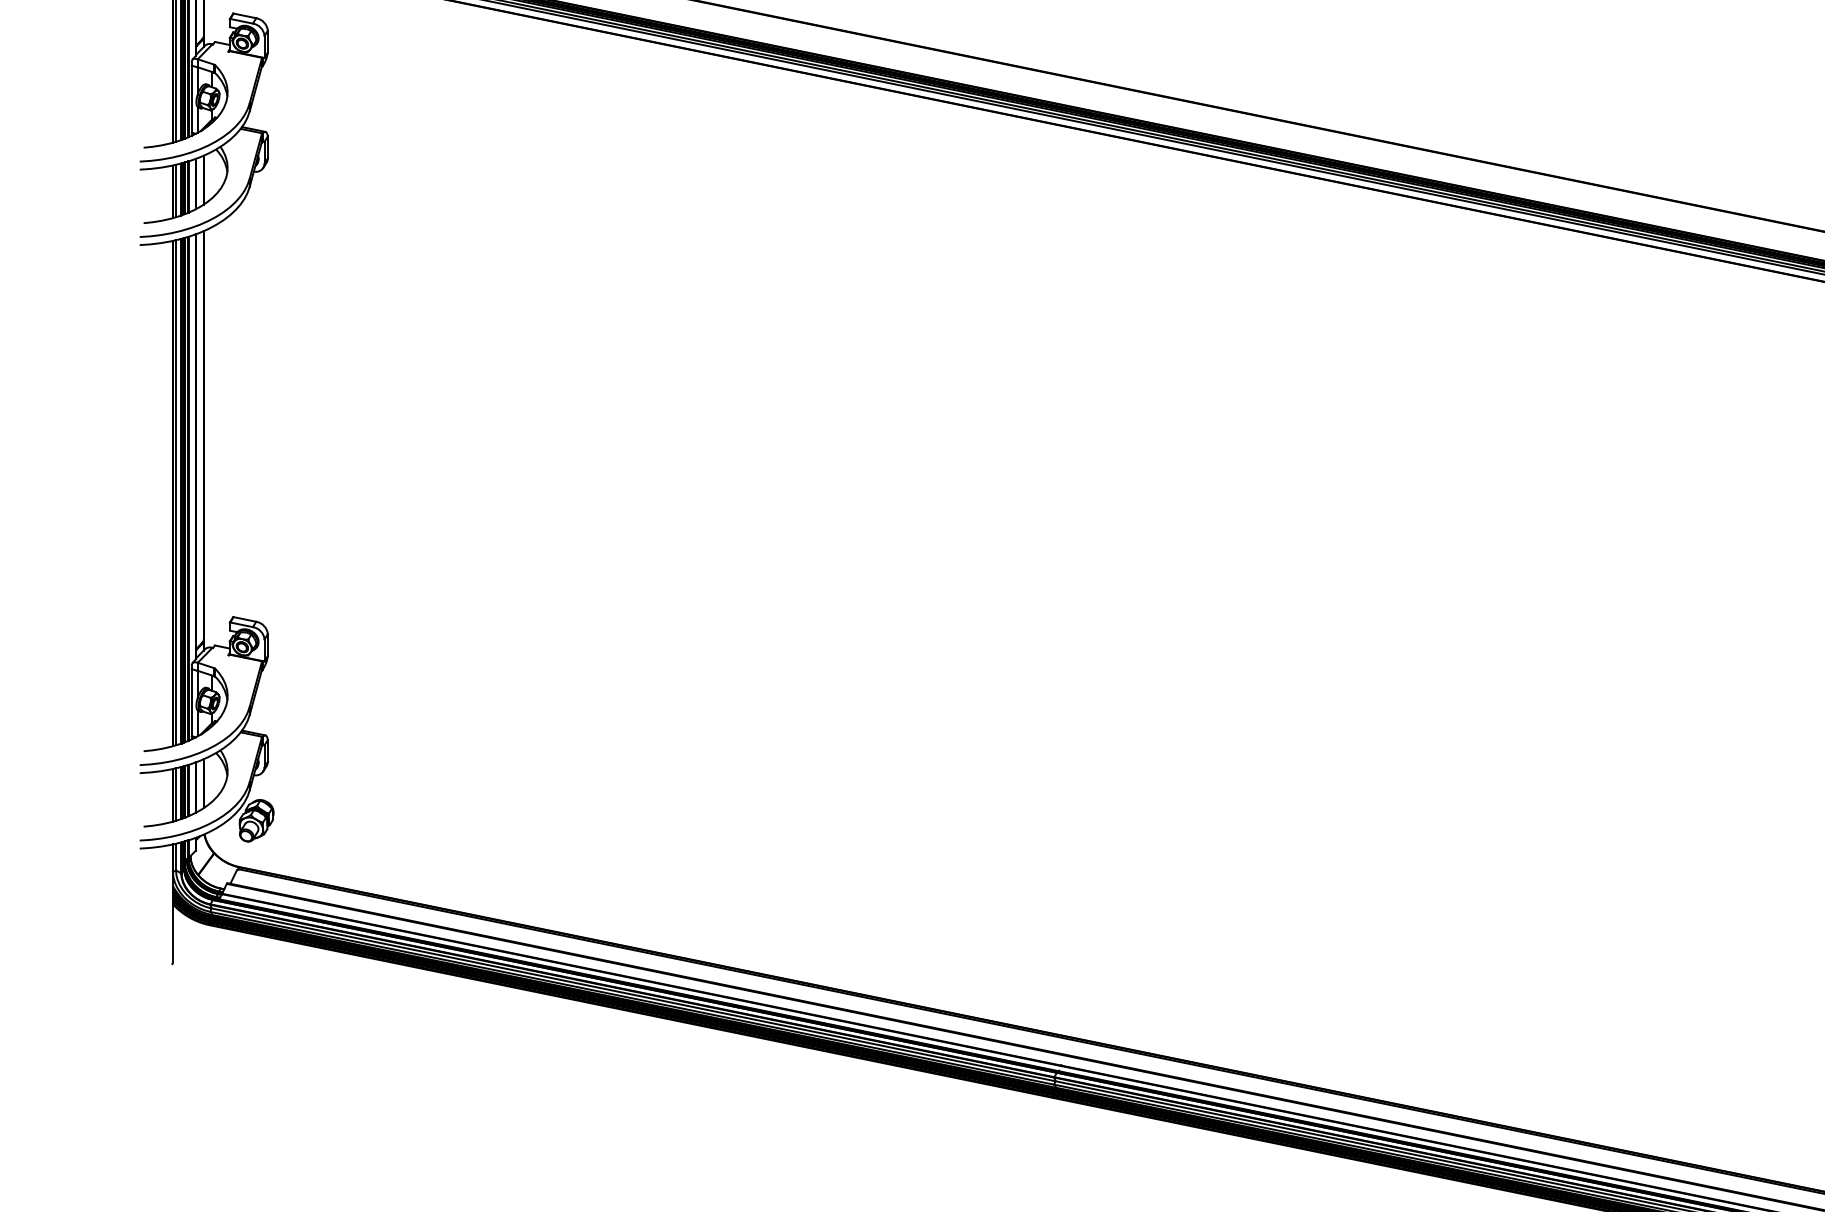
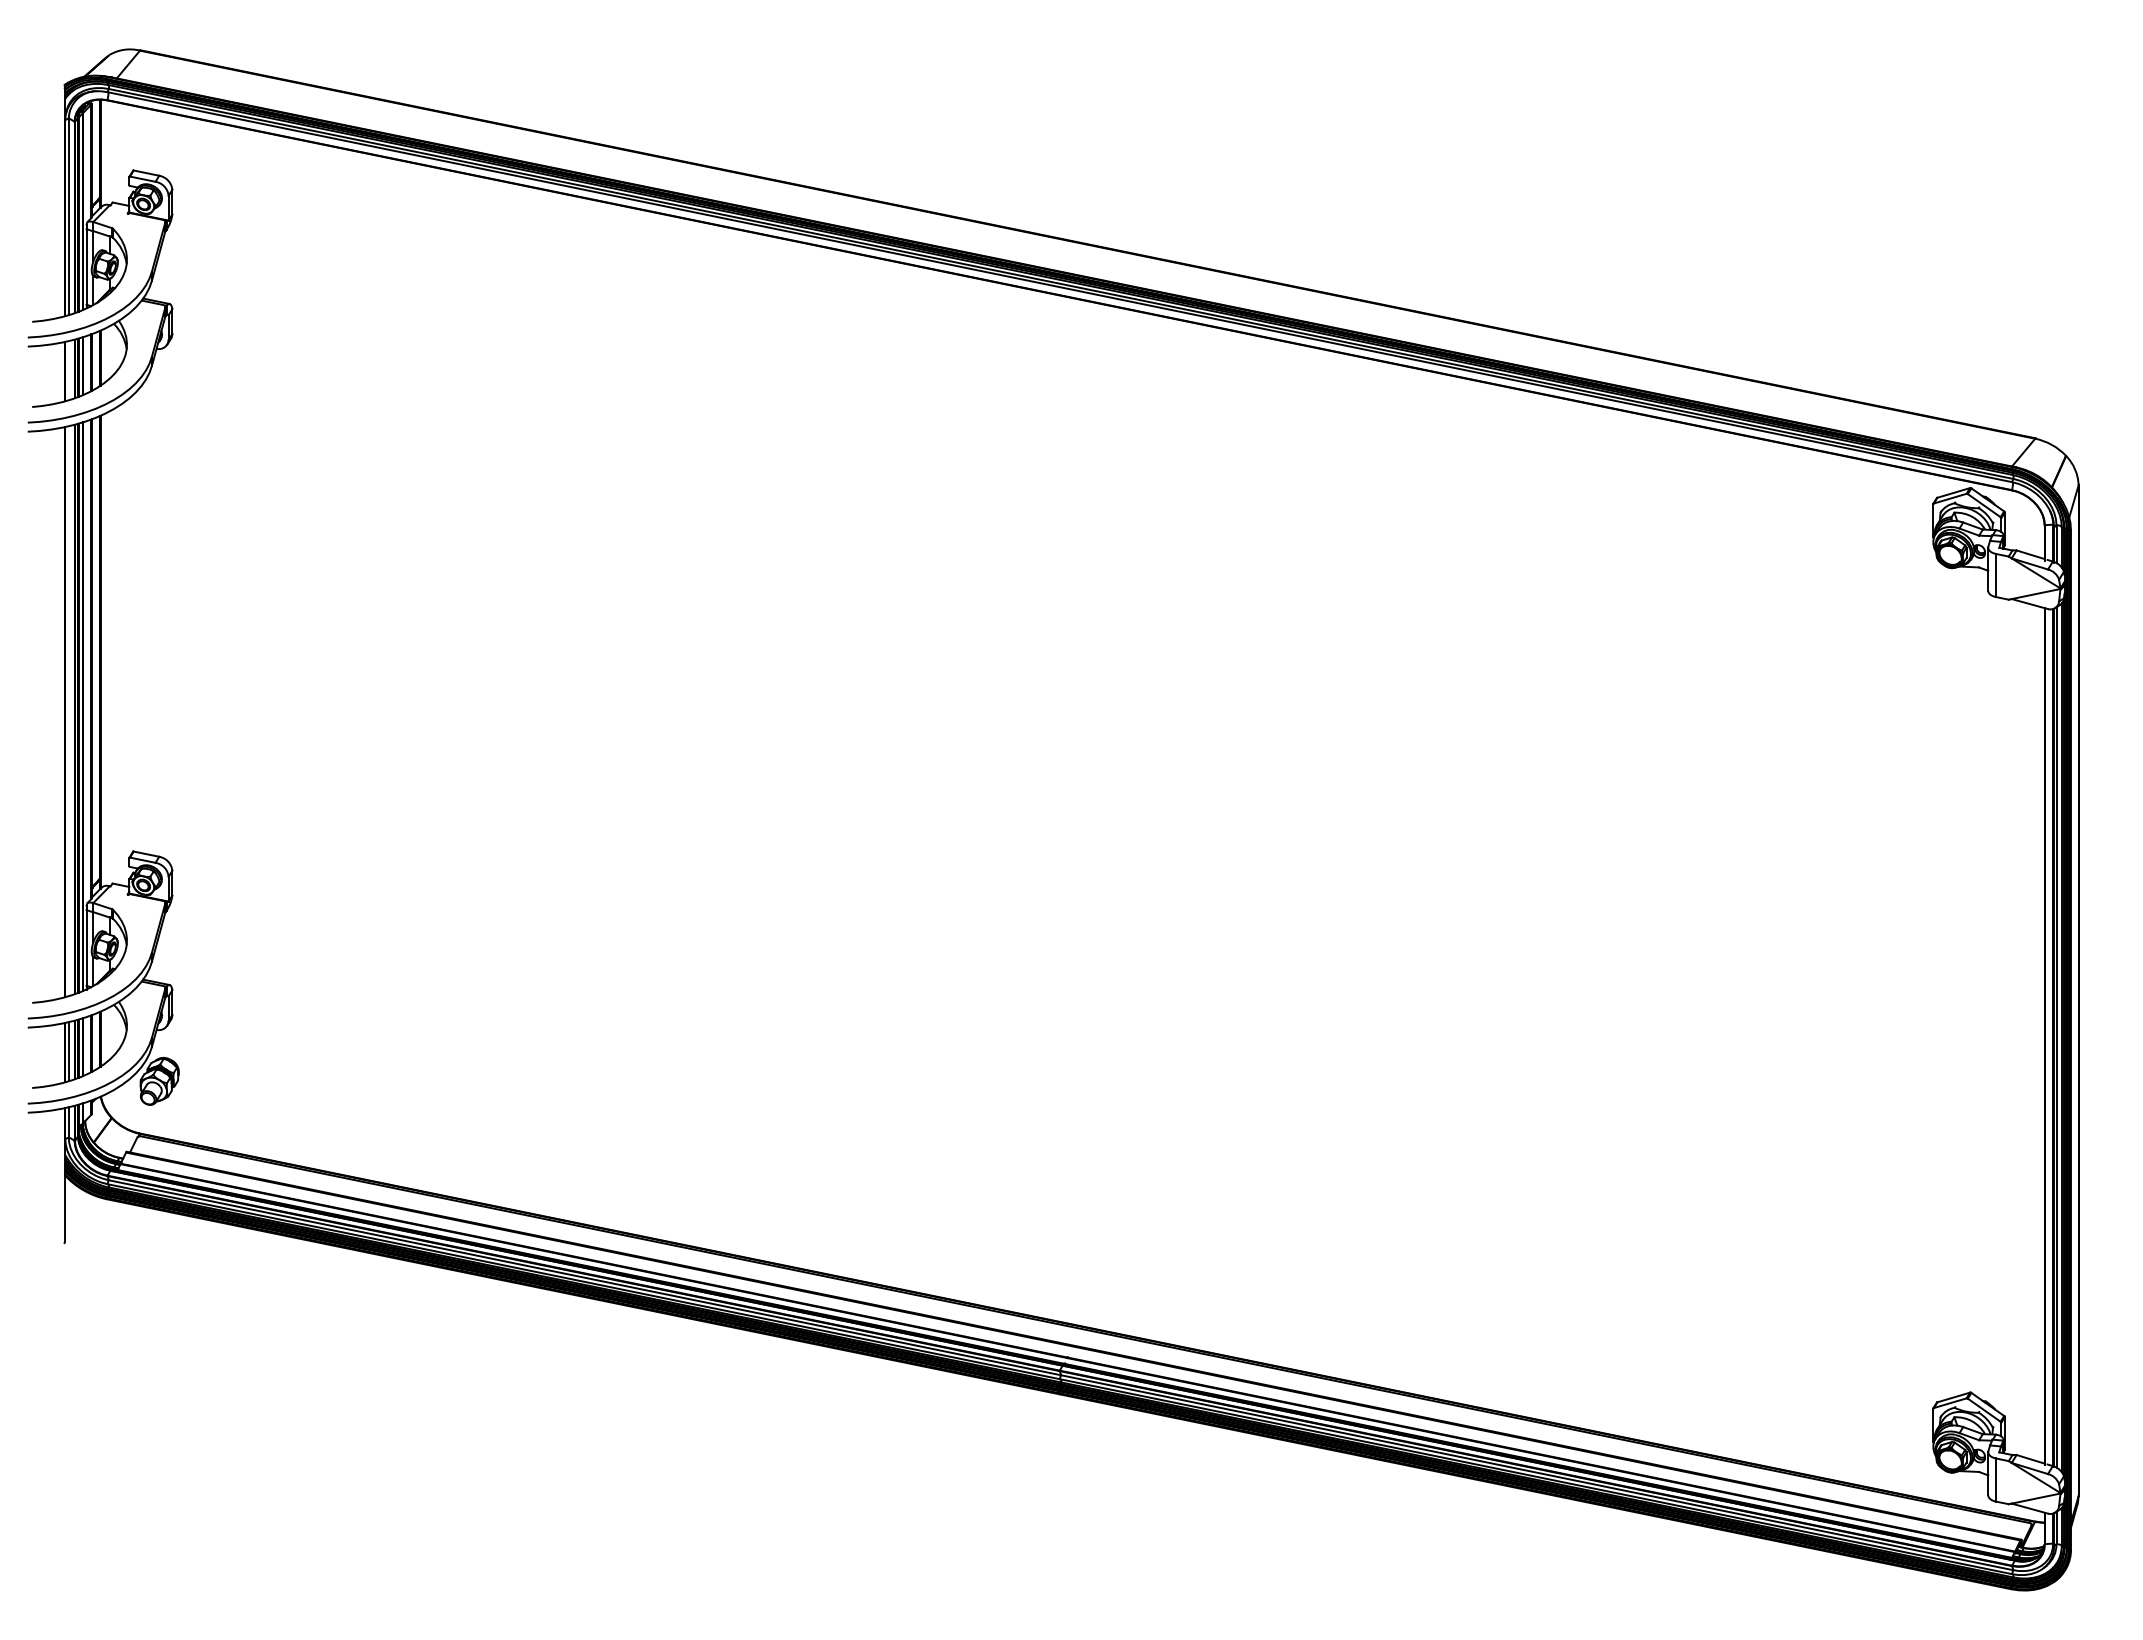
line: (175, 190) -> (68, 370), removed
line: (175, 493) -> (68, 711), removed

